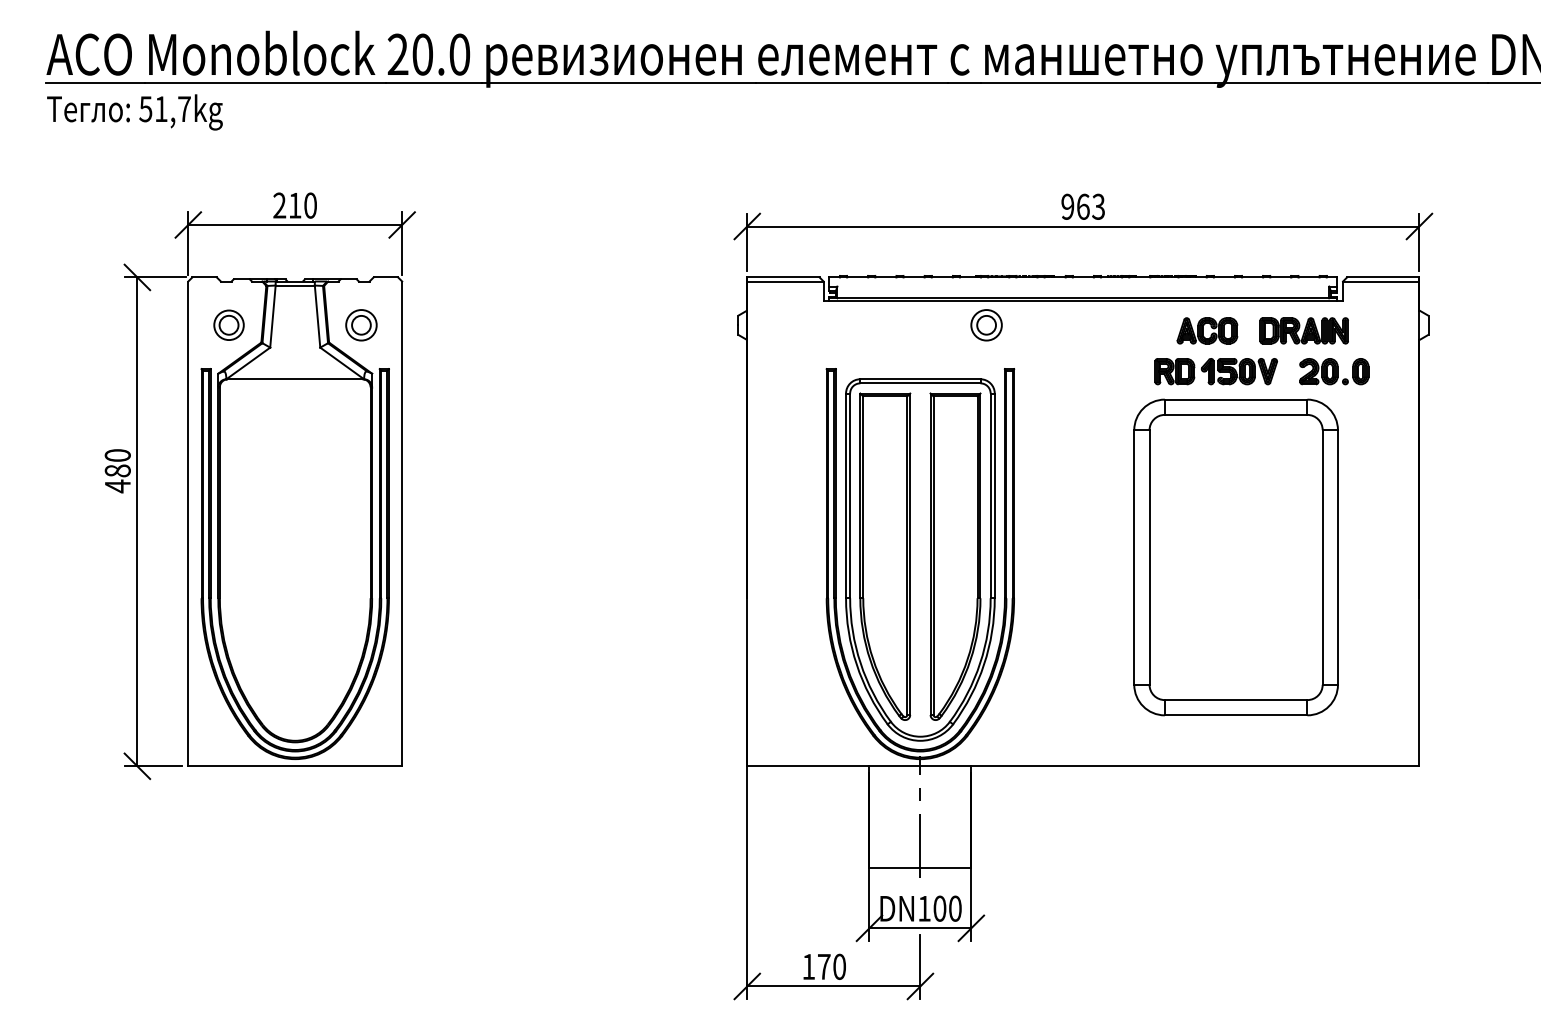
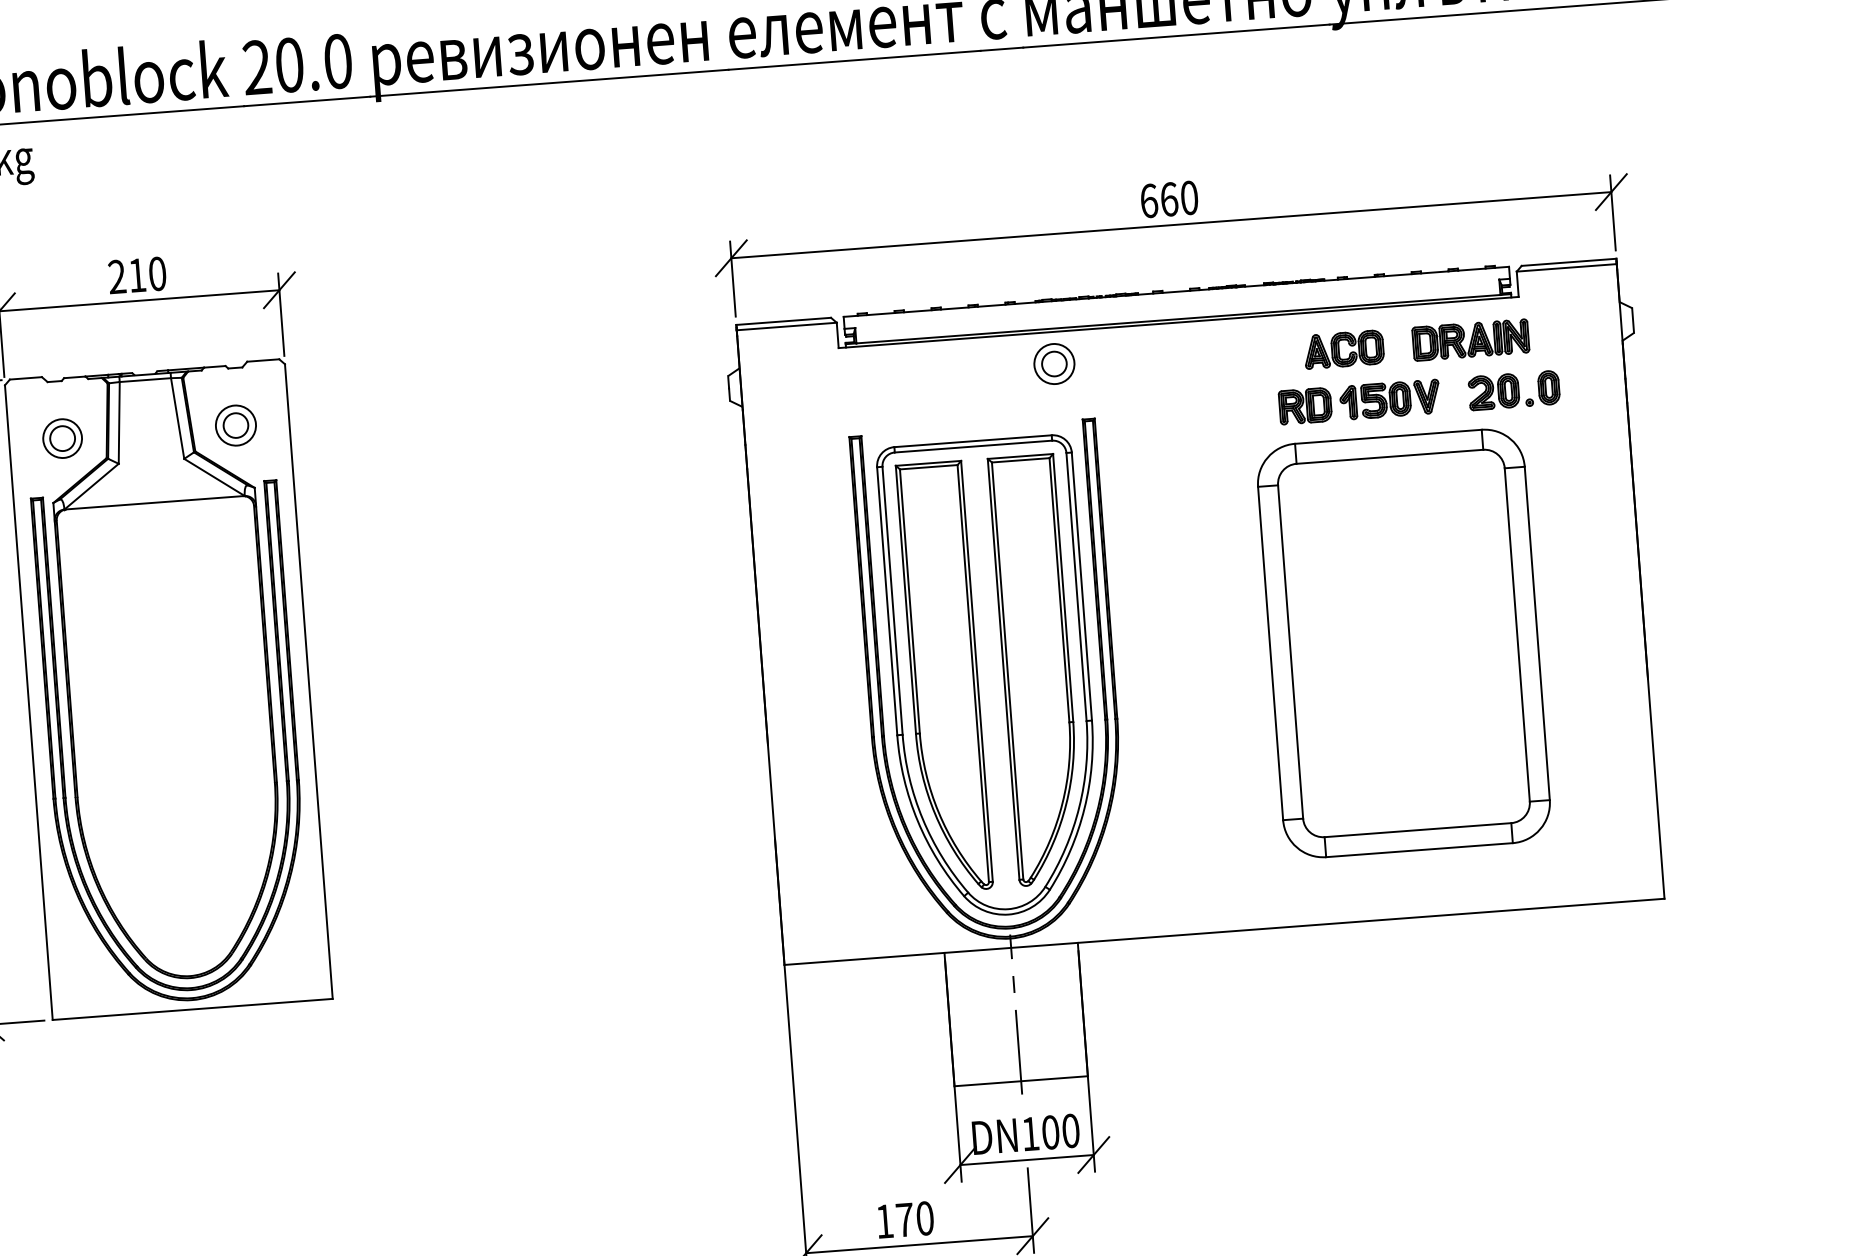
text: (1083, 206) -> (1169, 198), 963 -> 660

